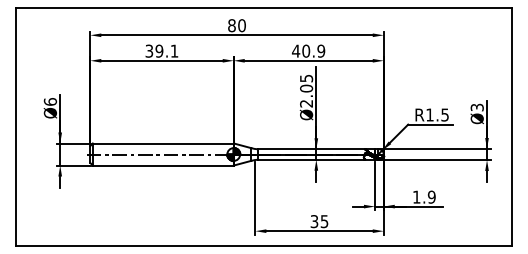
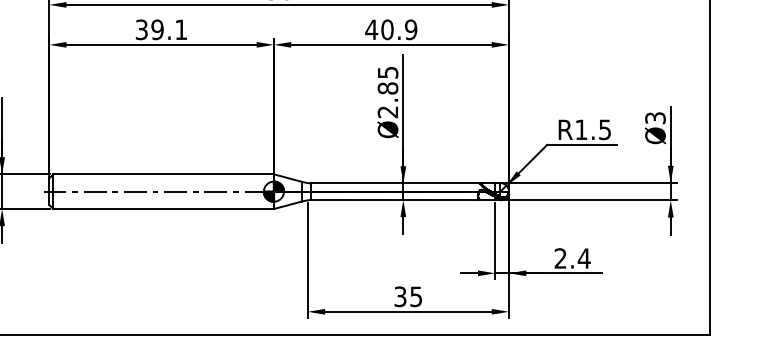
text: (306, 88) -> (387, 88), Ø2.05 -> Ø2.85
text: (424, 196) -> (572, 257), 1.9 -> 2.4

